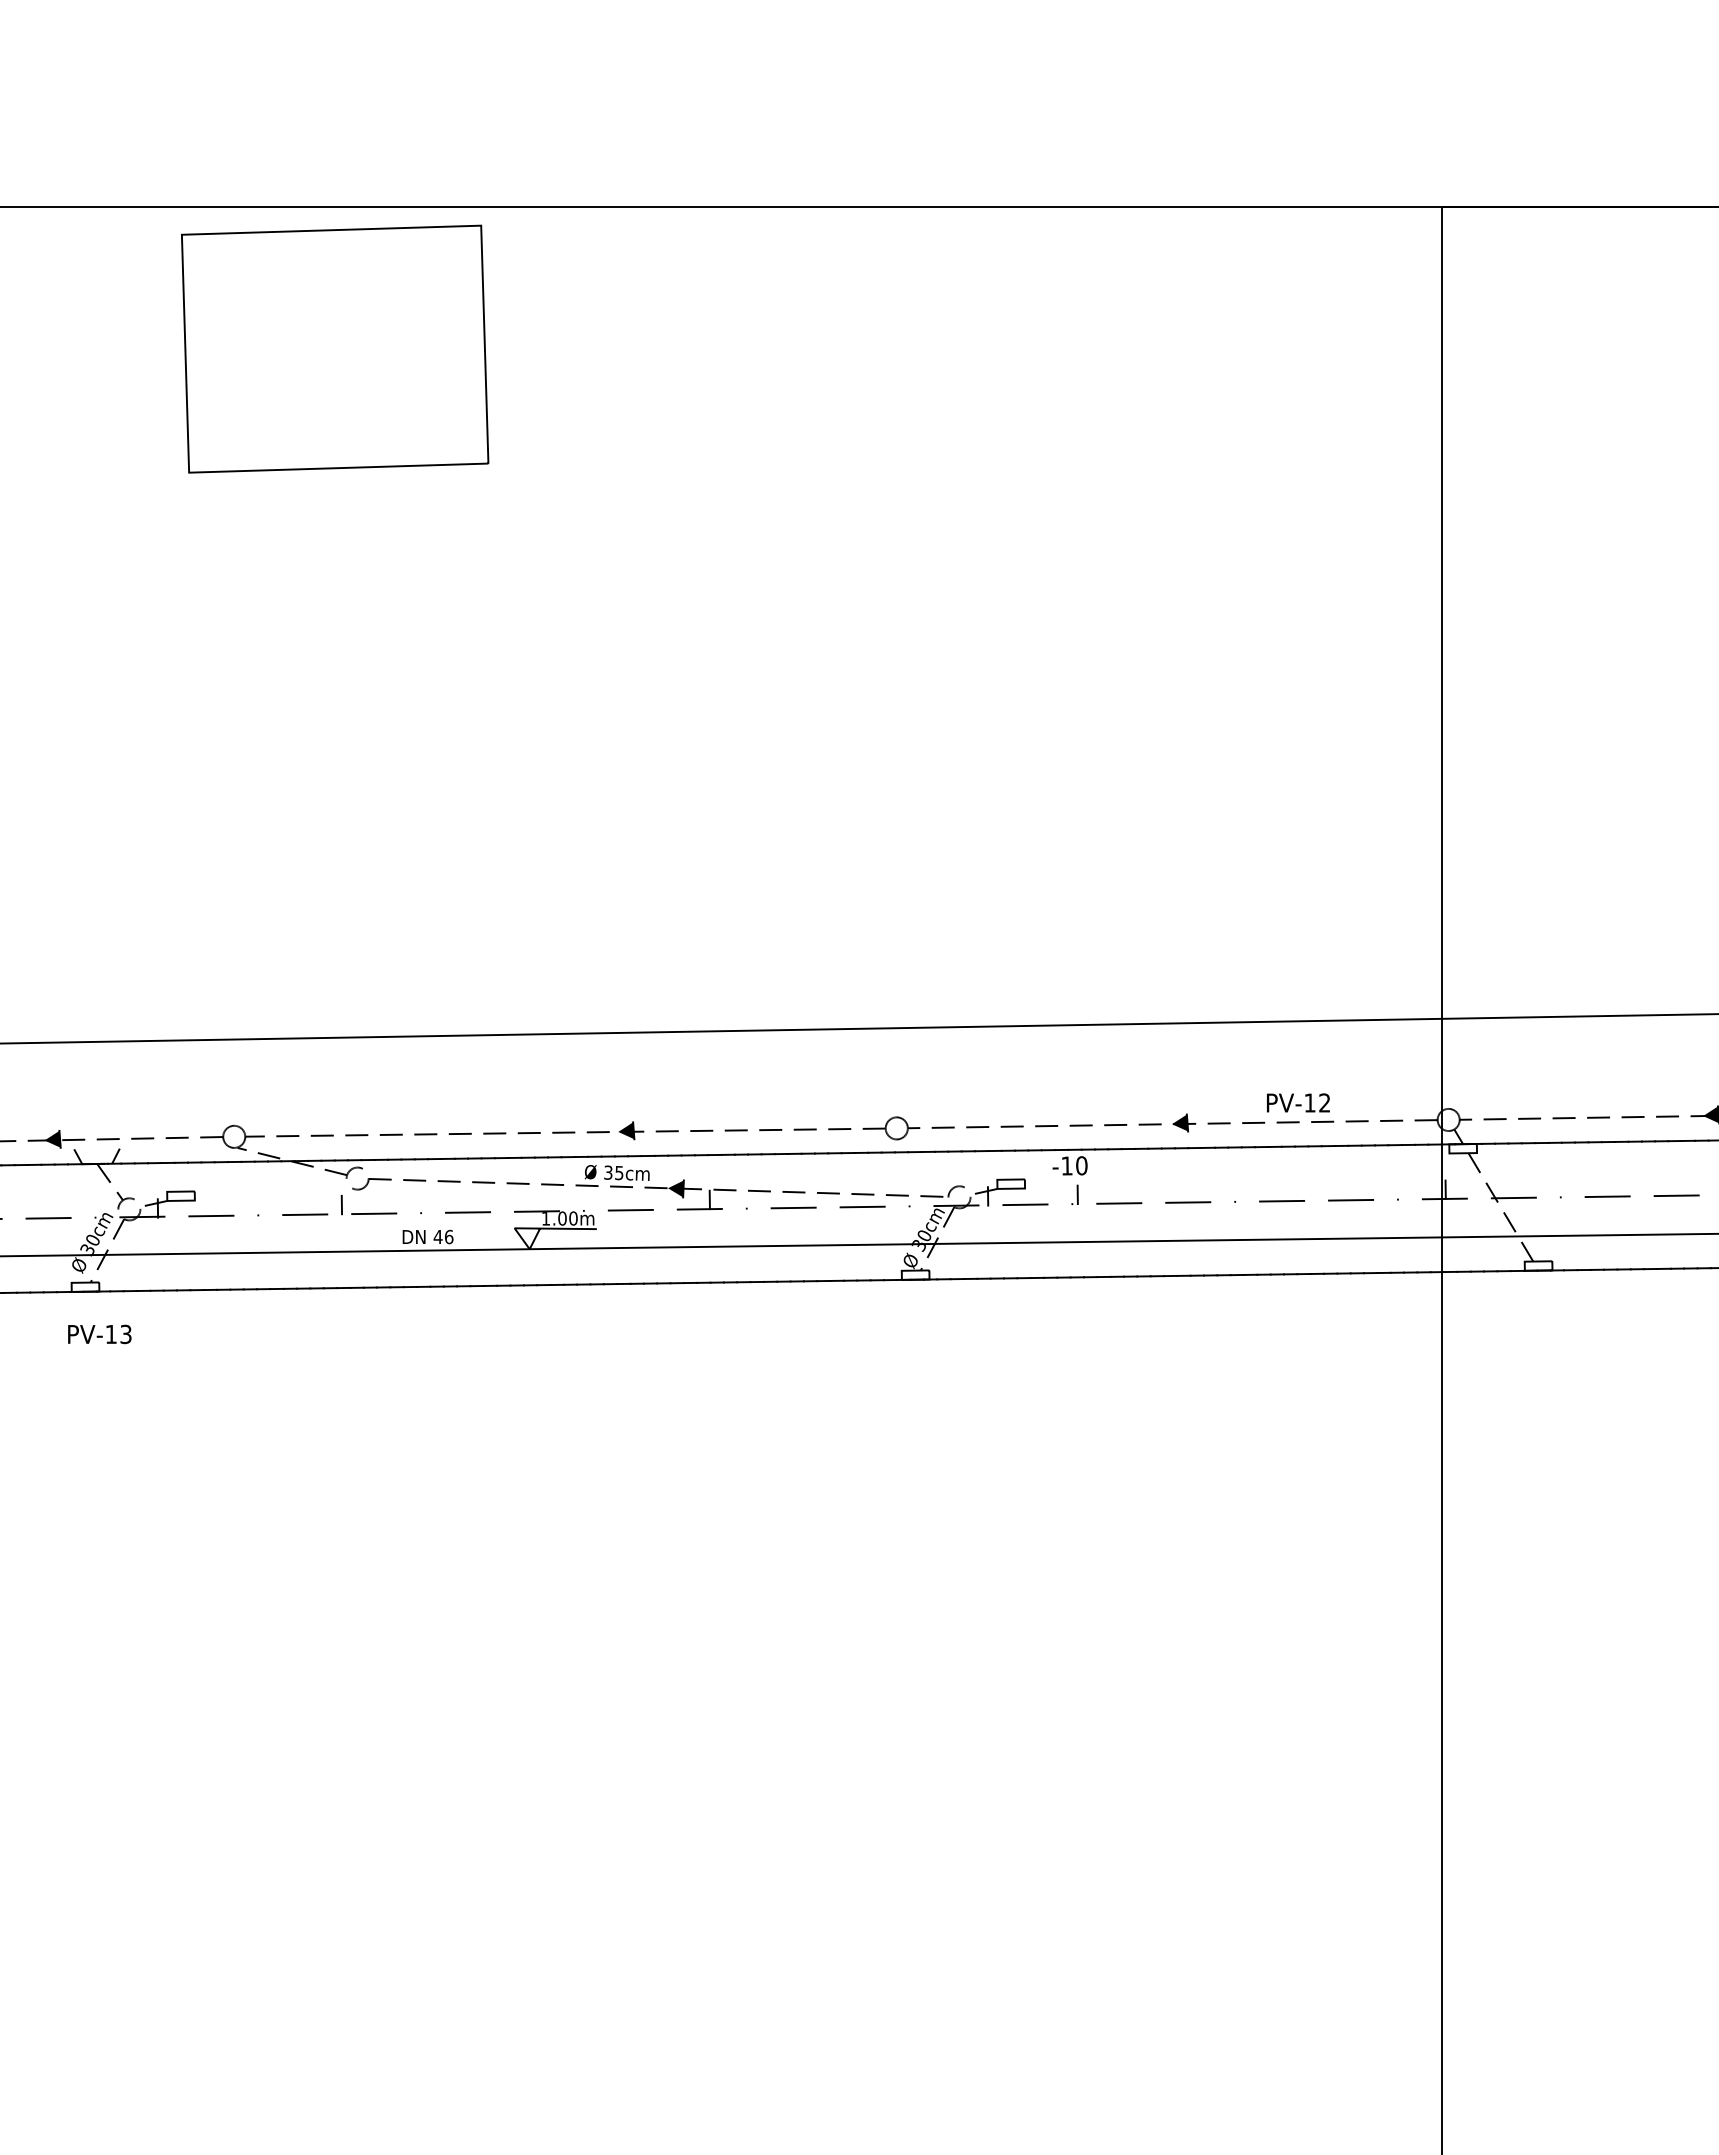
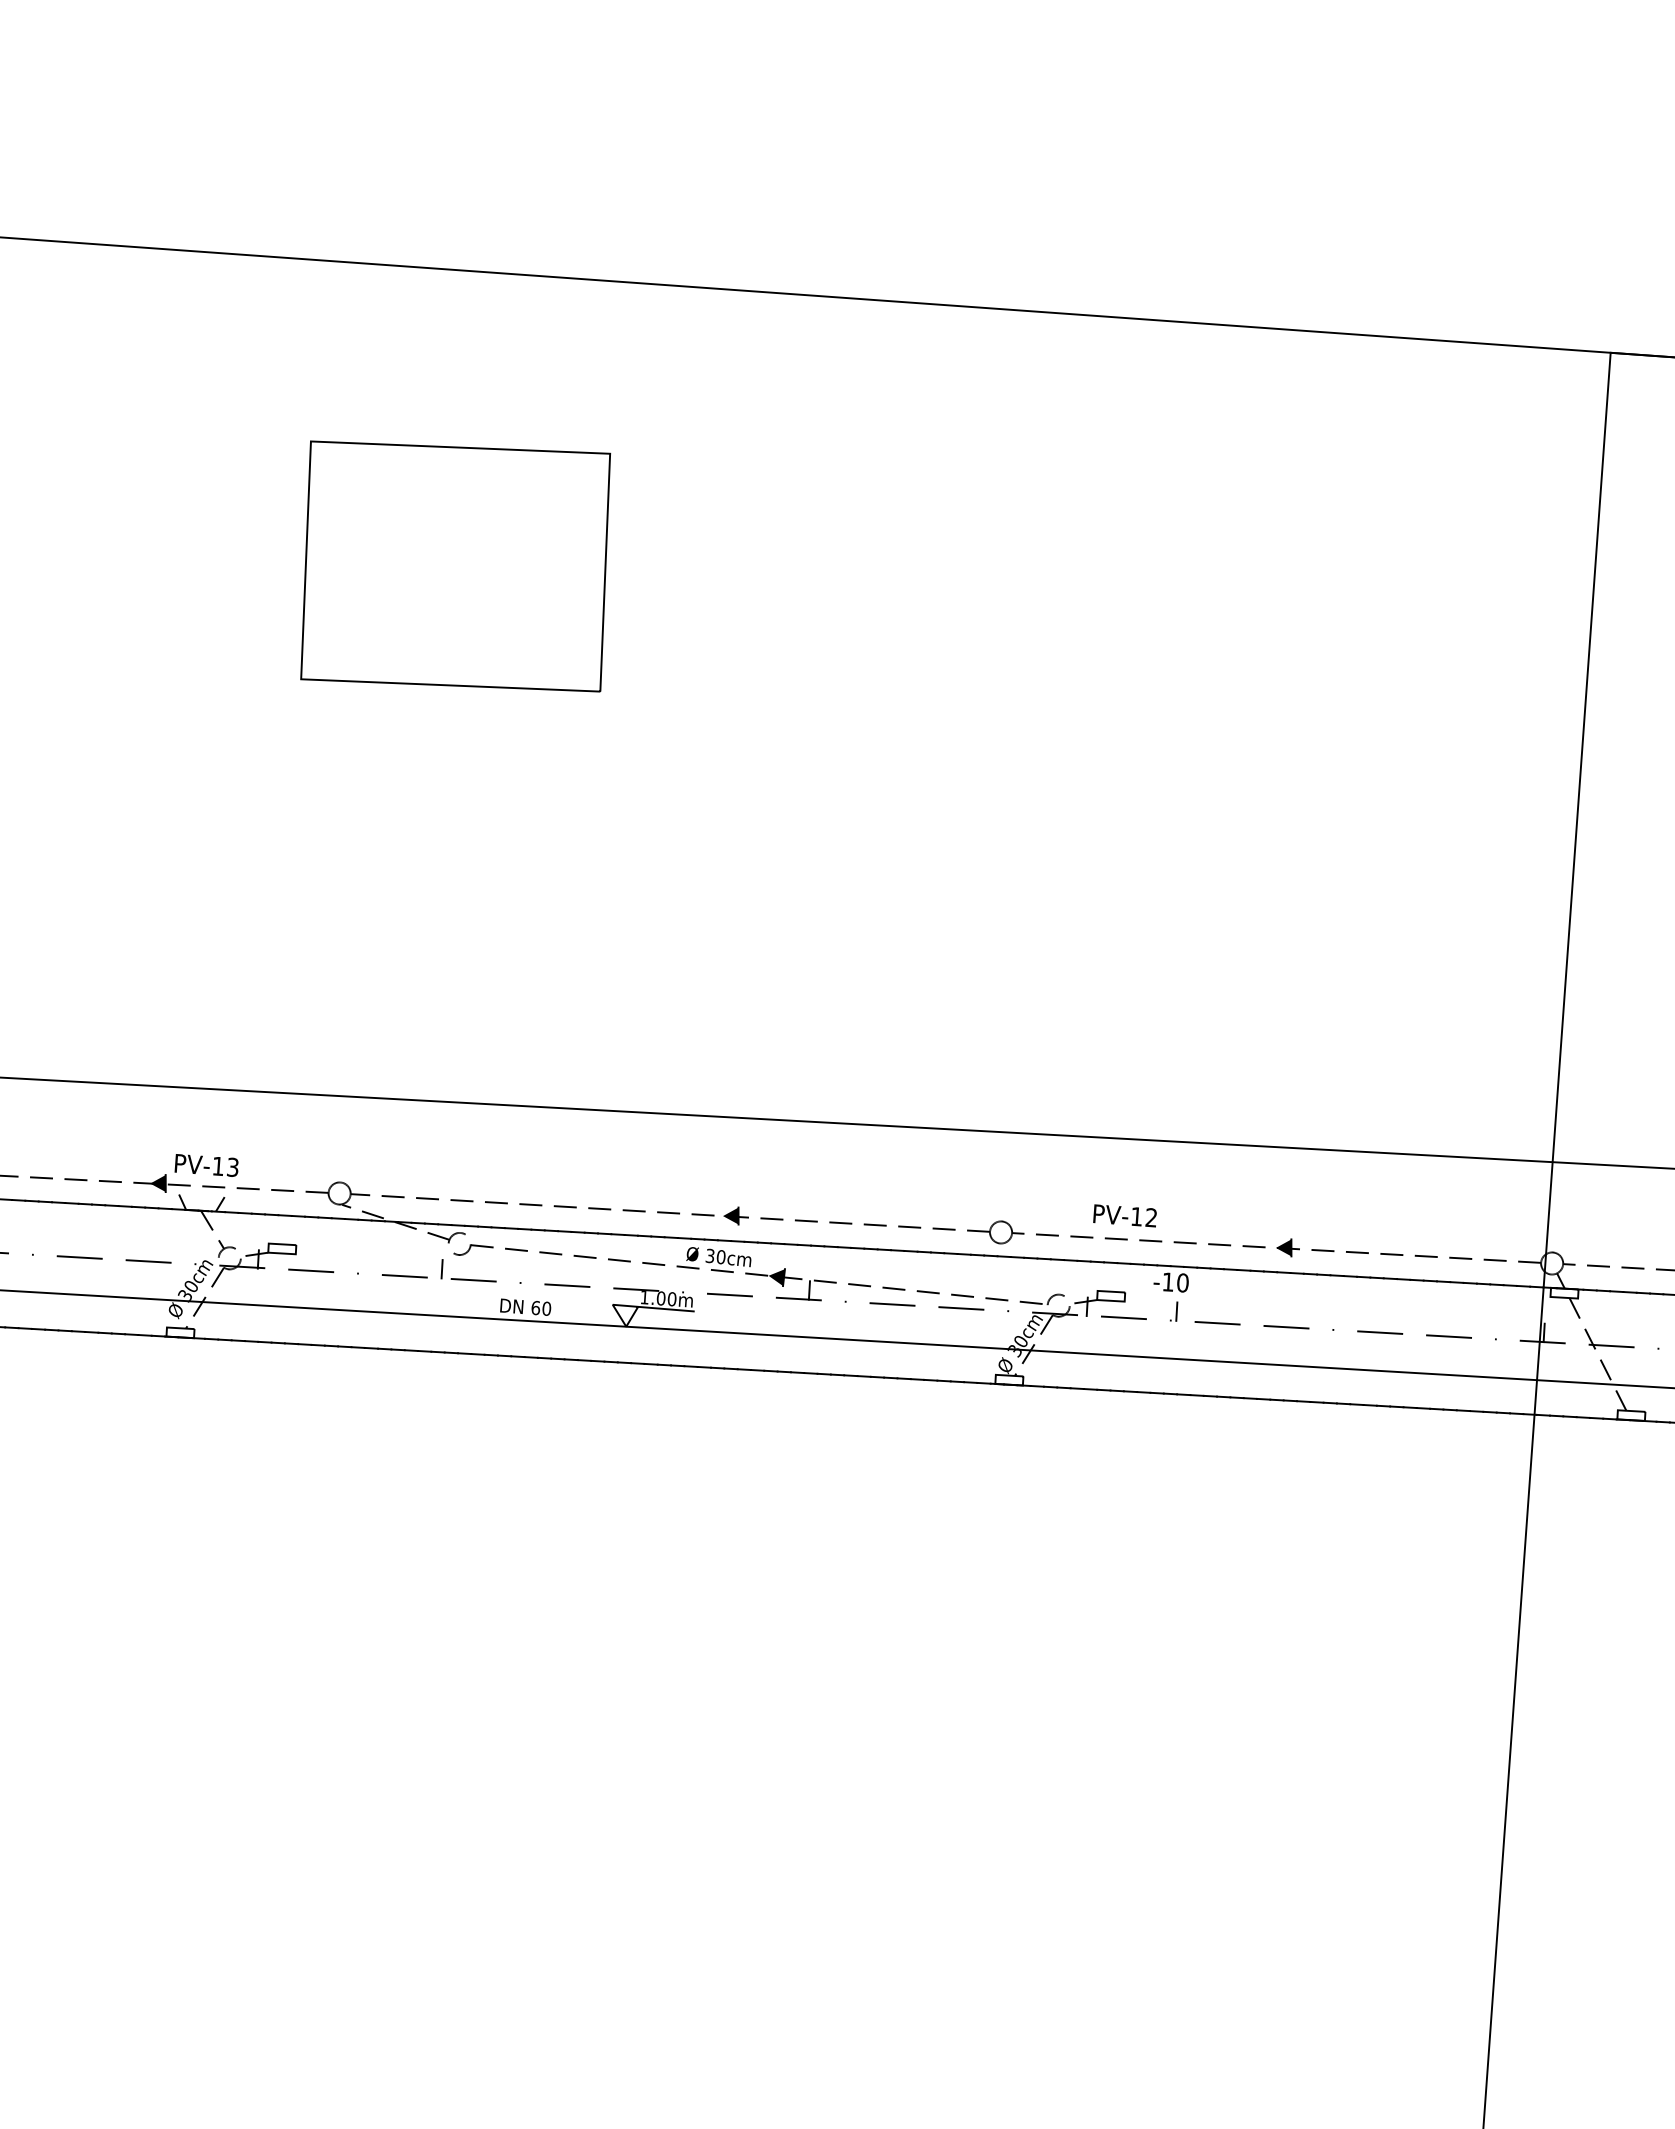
part: (335, 348) -> (456, 565), moved
text: (1298, 1102) -> (1125, 1215), moved
text: (619, 1172) -> (721, 1256), 35cm -> 30cm
text: (443, 1236) -> (541, 1307), 46 -> 60
text: (99, 1334) -> (206, 1165), moved

